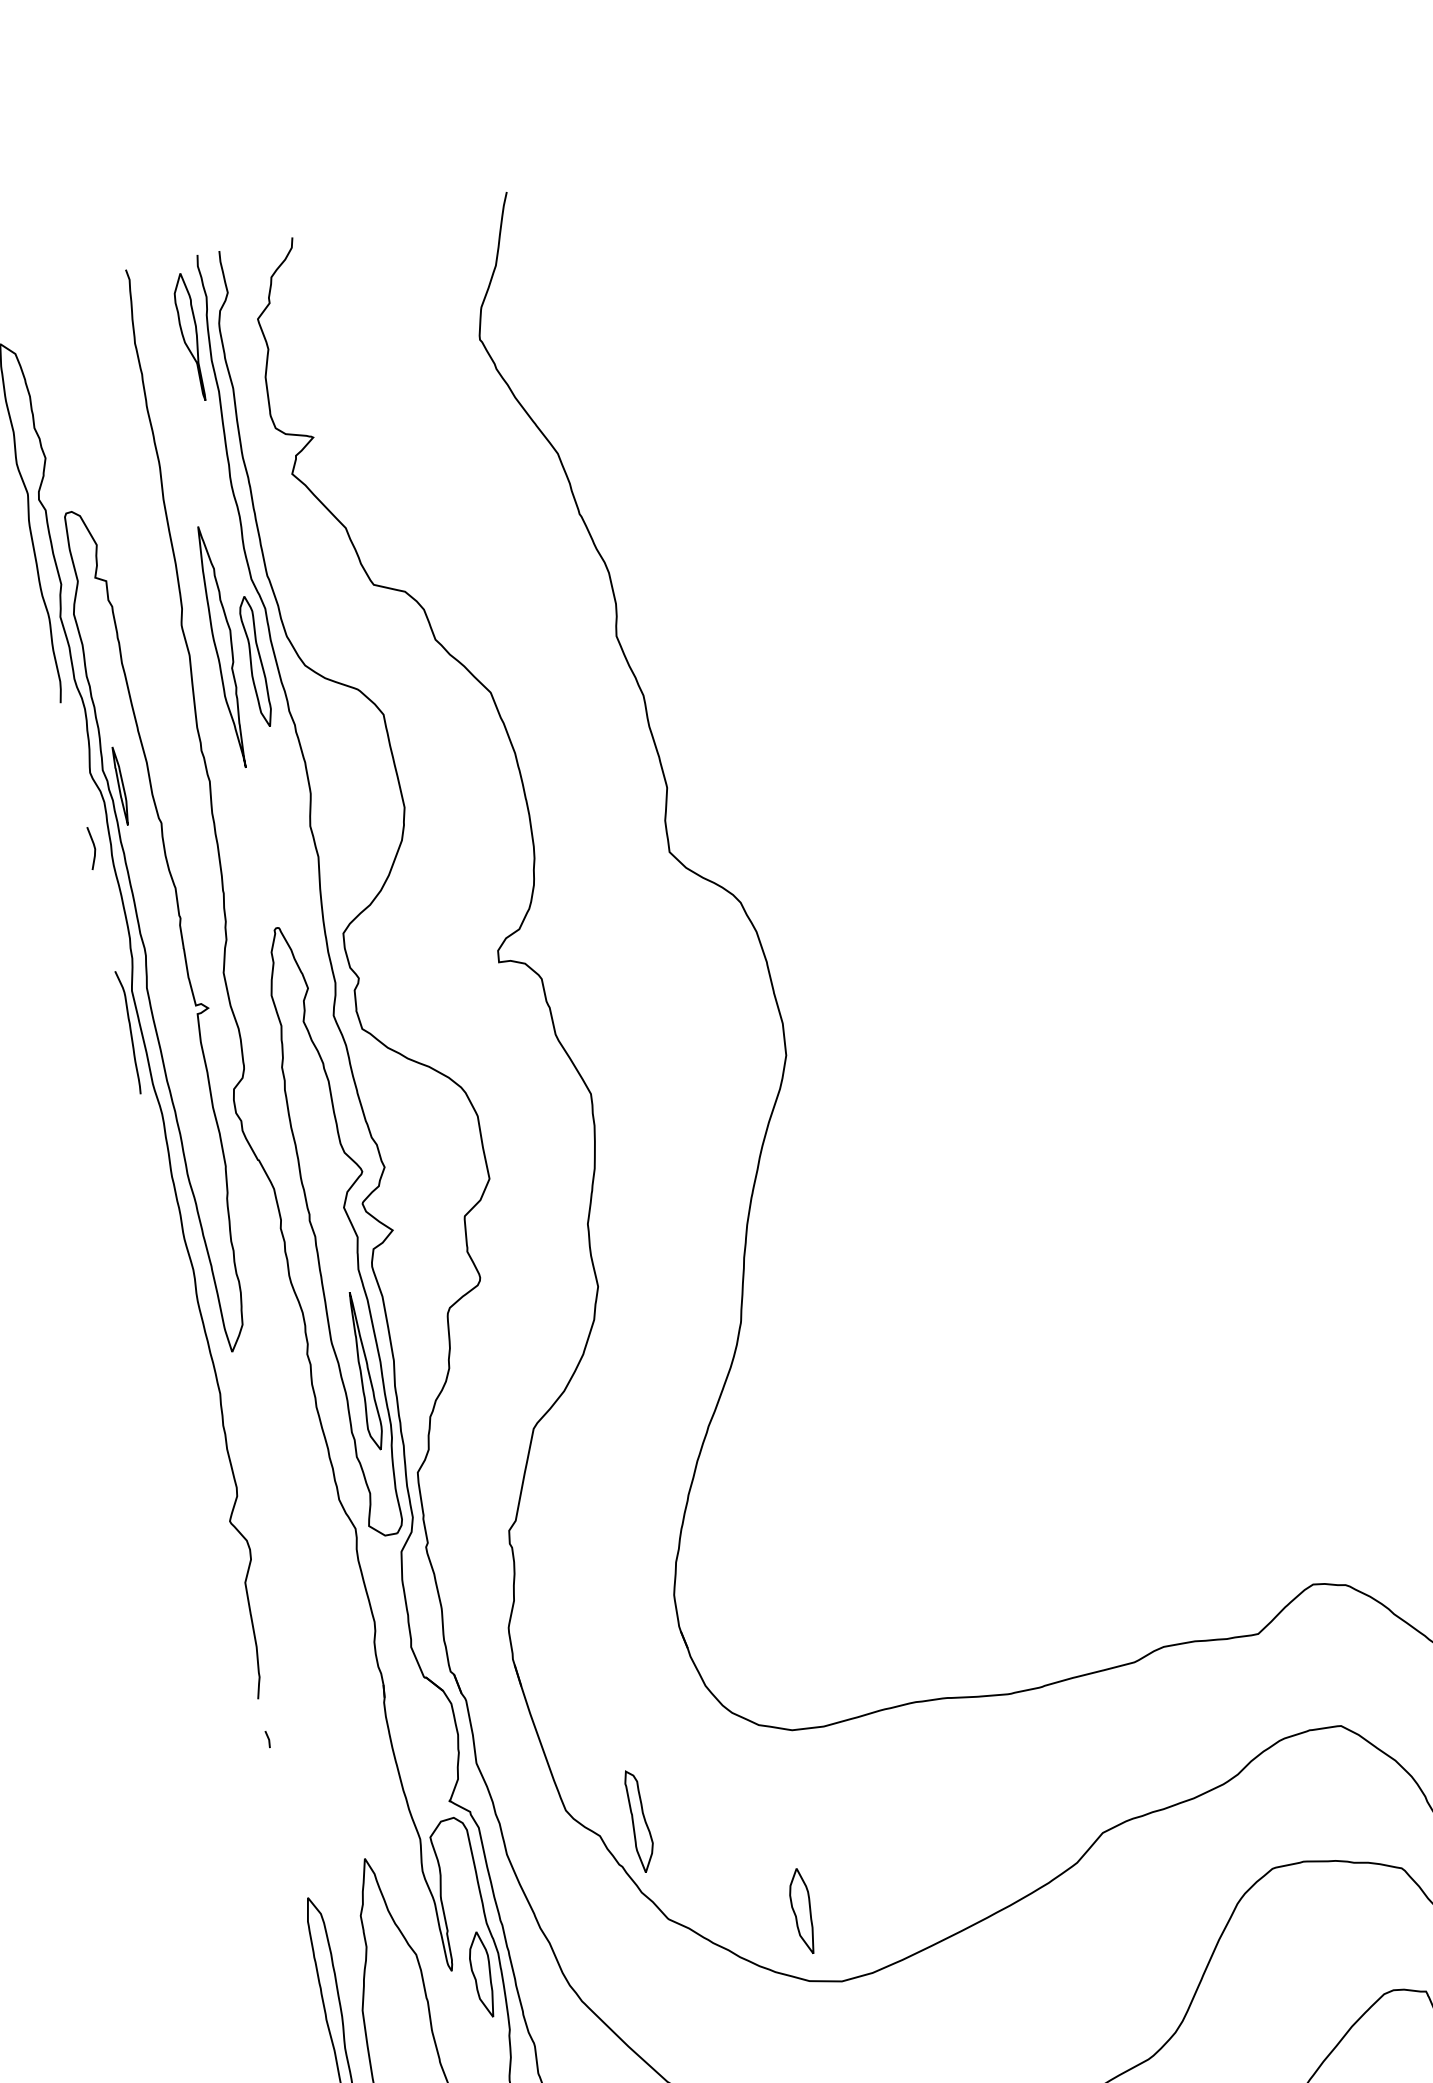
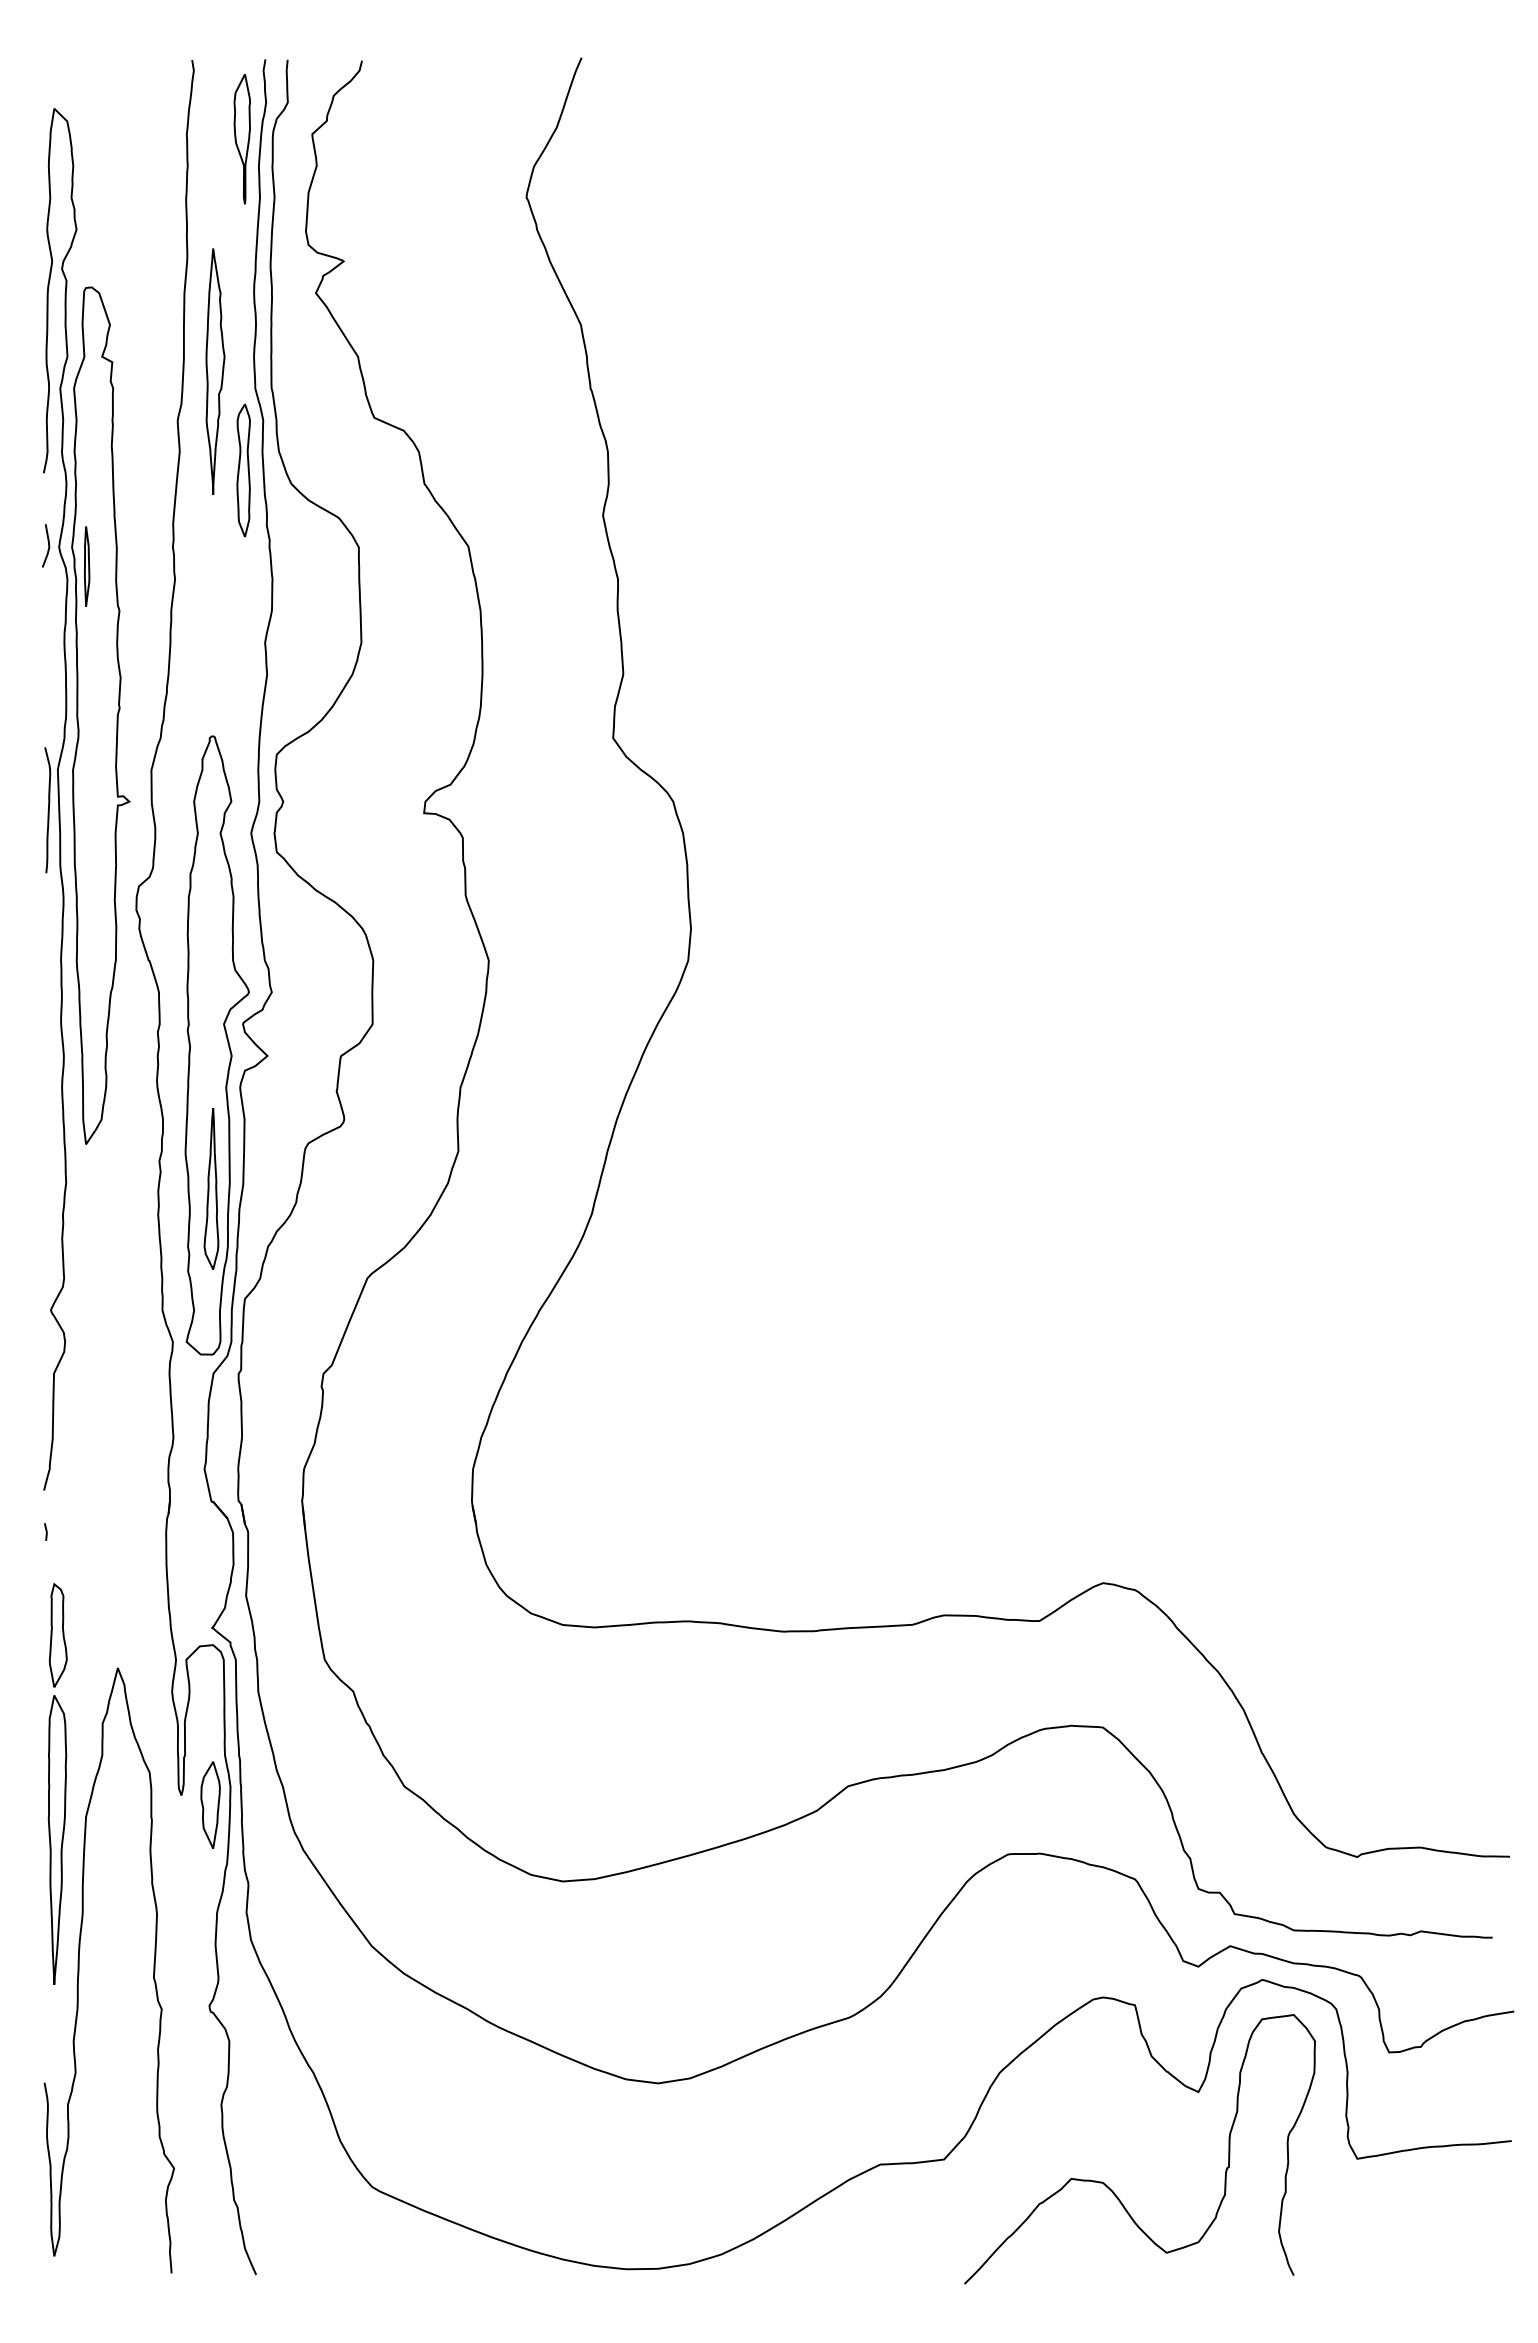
part: (224, 646) -> (215, 371), moved
line: (94, 847) -> (48, 545), moved
part: (638, 1820) -> (57, 1634), moved
part: (802, 1910) -> (537, 1804), removed

